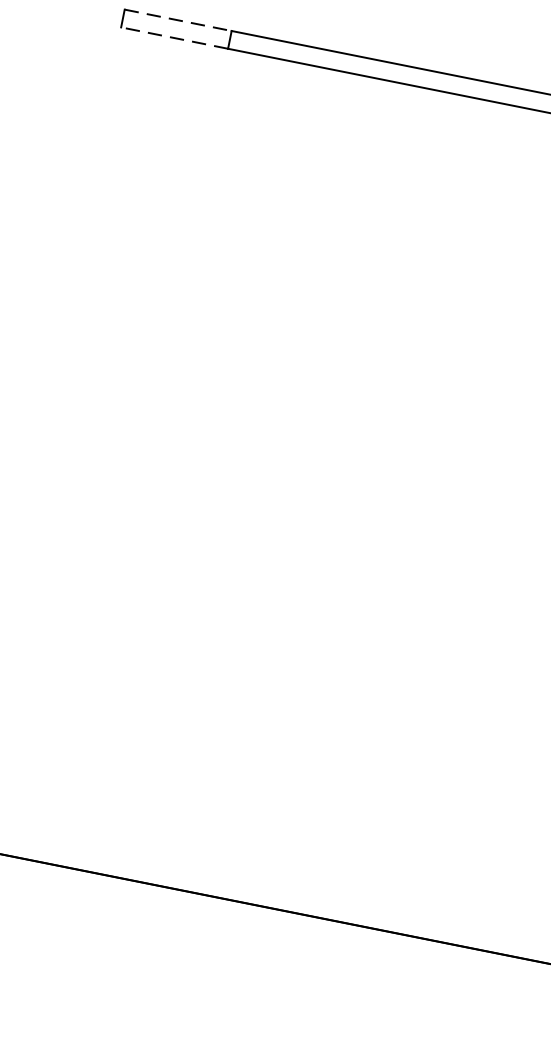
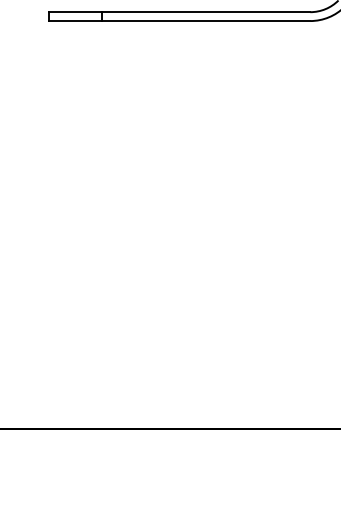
line: (178, 21) -> (75, 12), dashed -> solid
line: (174, 39) -> (75, 21), dashed -> solid

